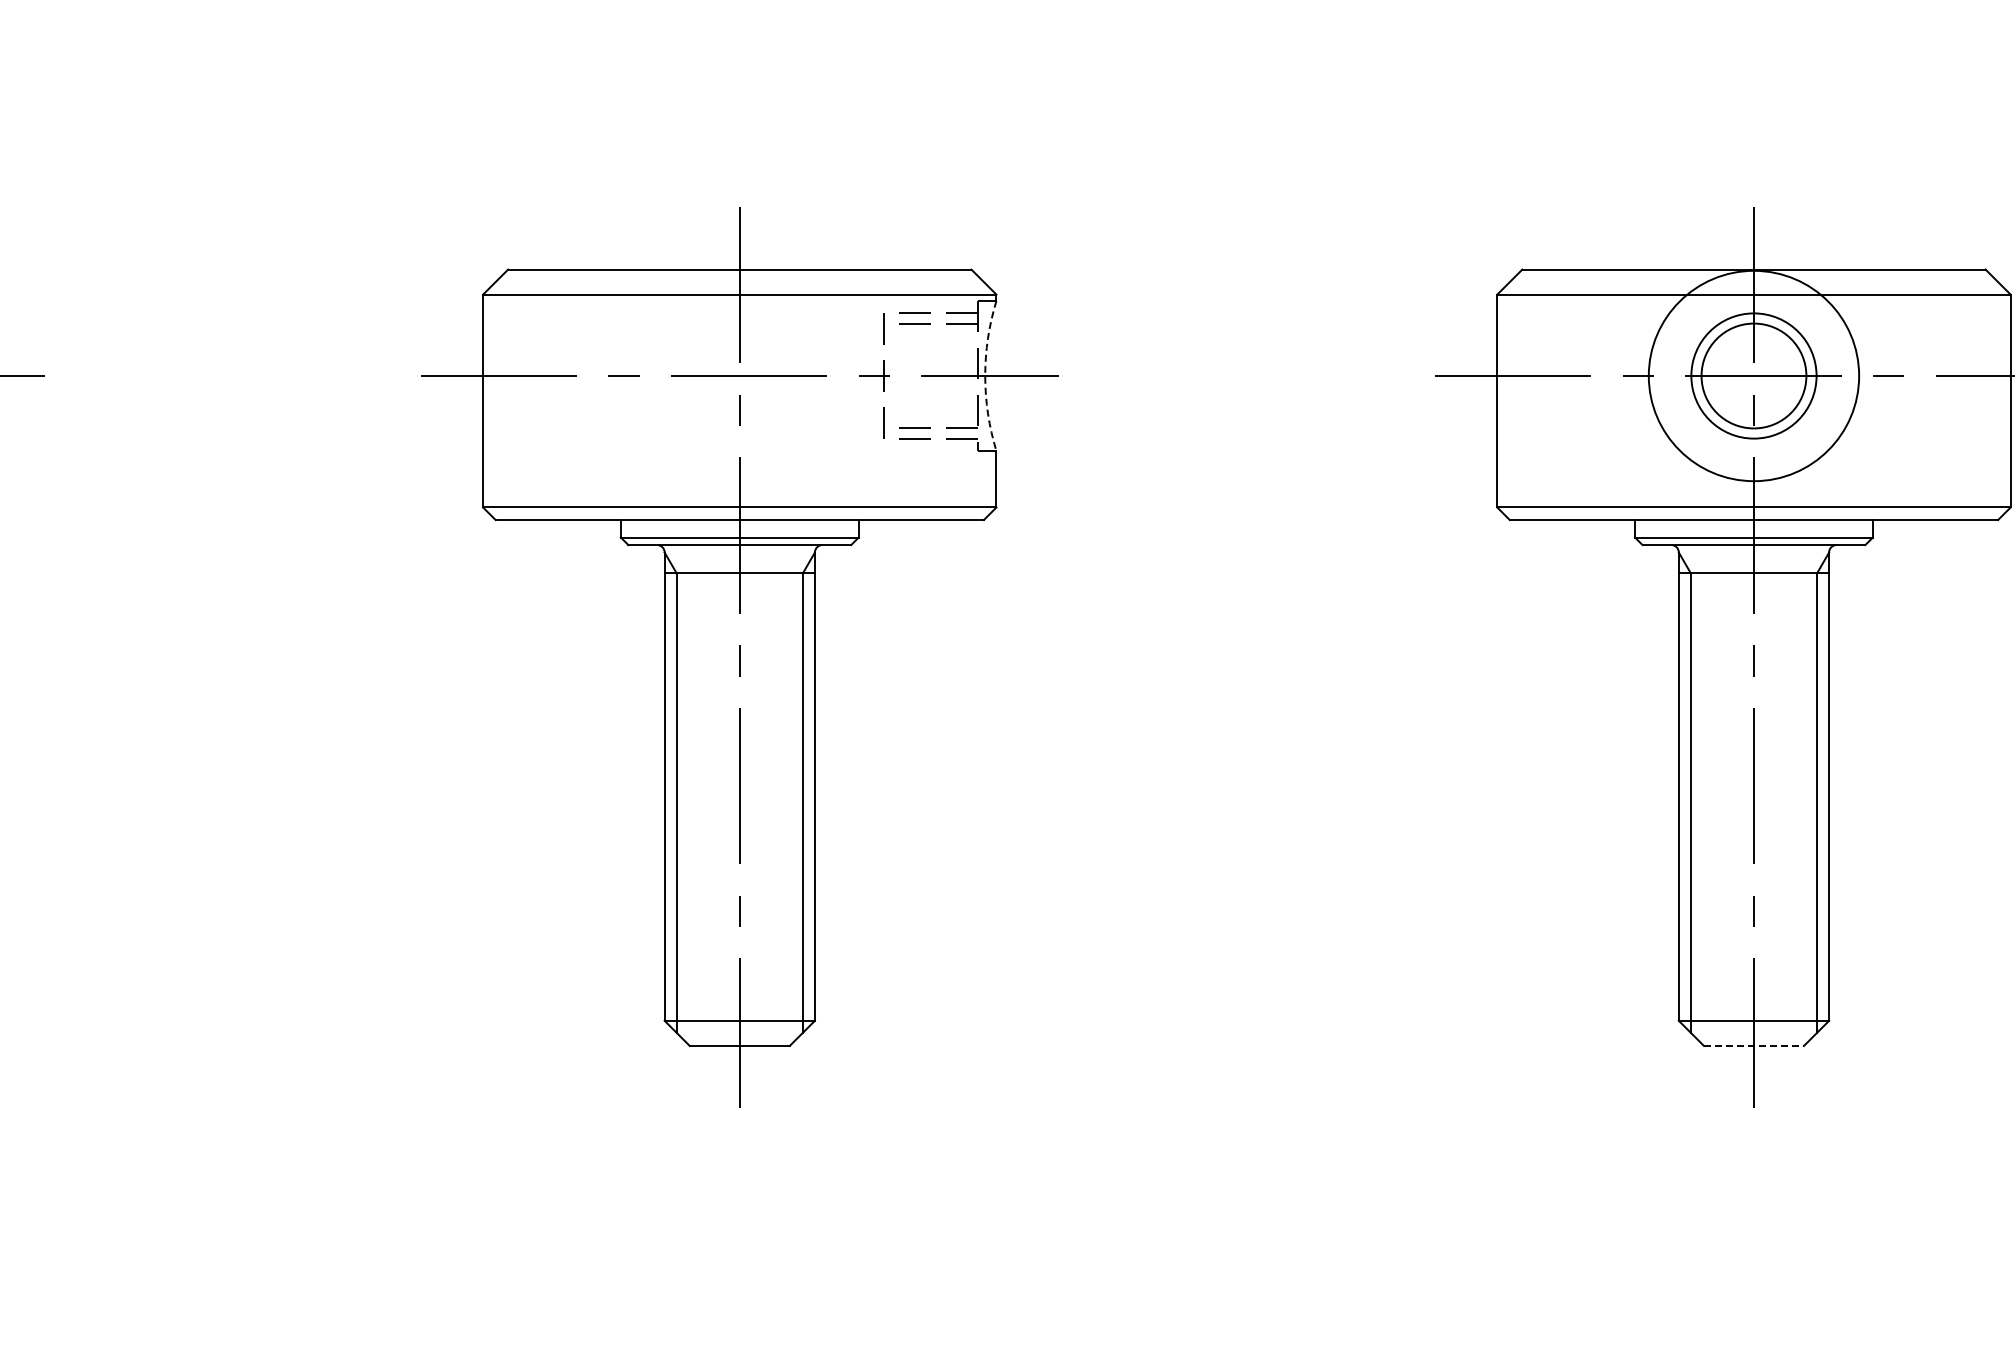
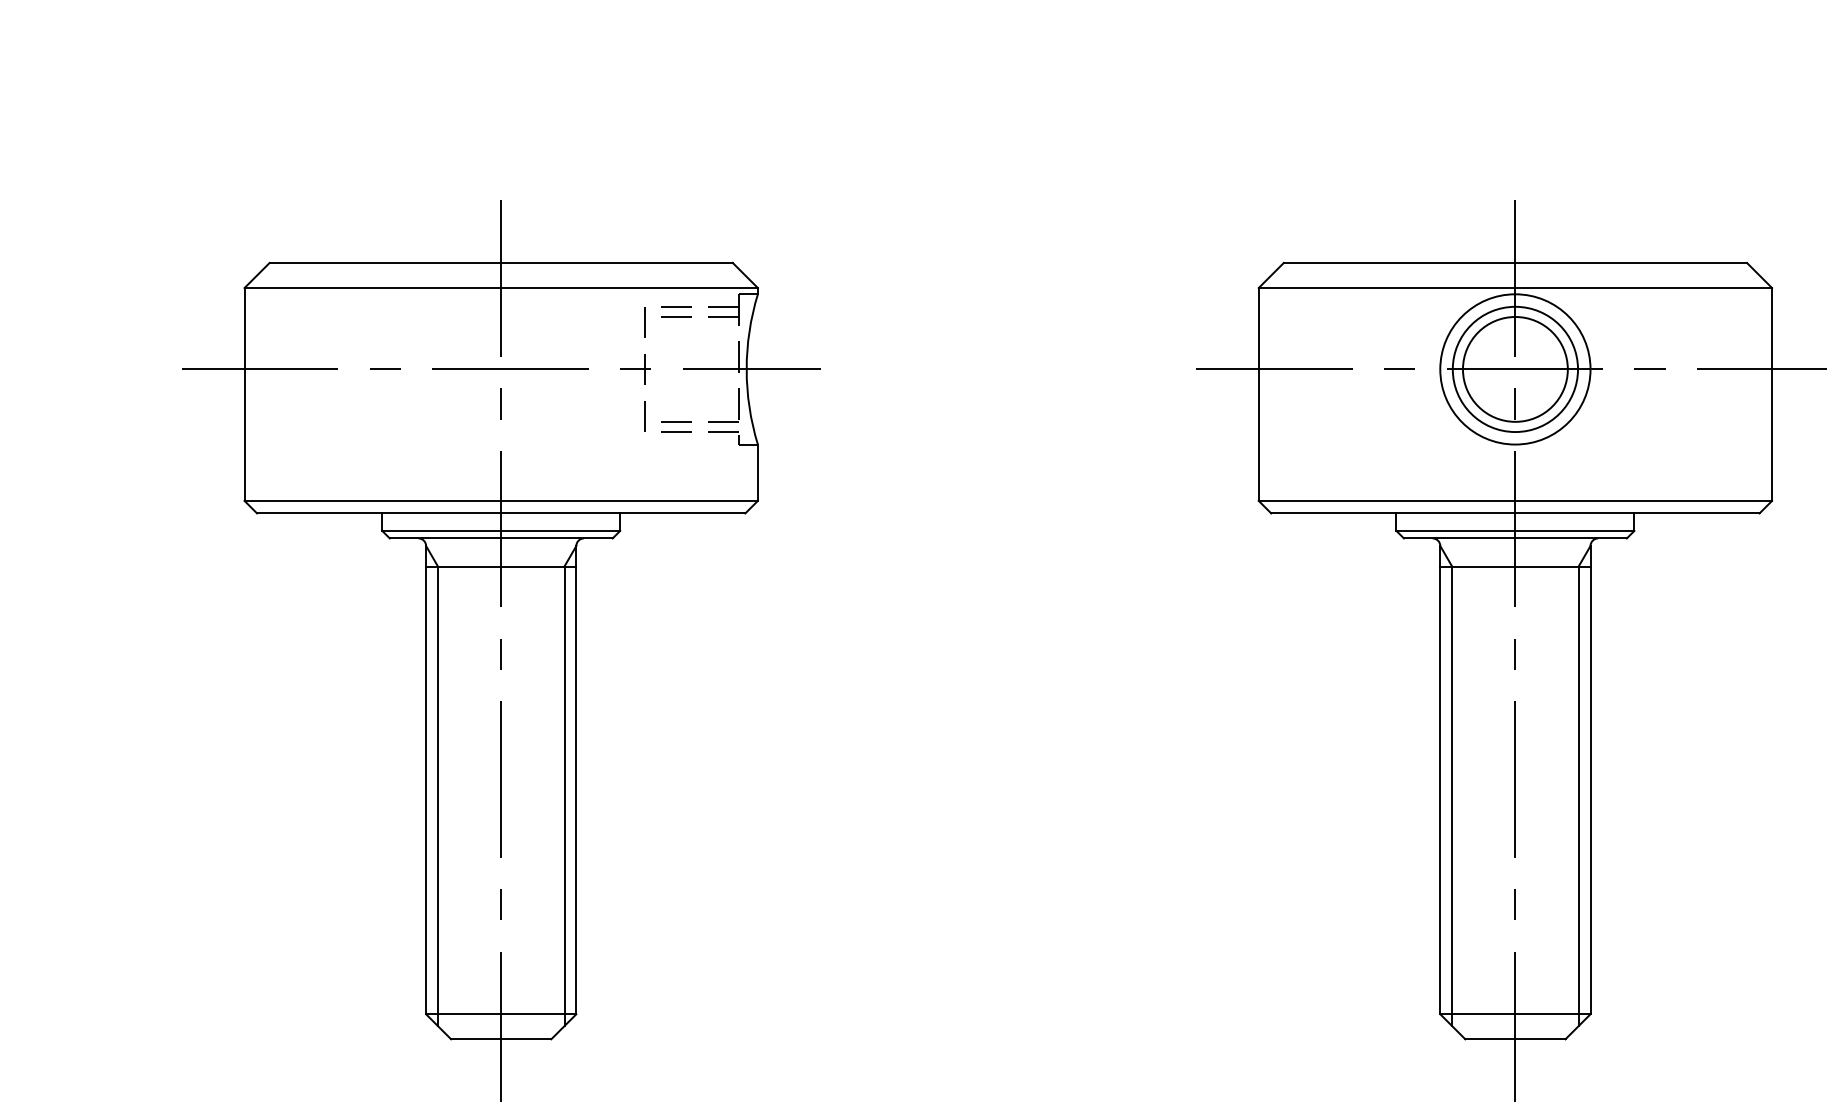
circle: (1753, 375) -> (1514, 368), size x0.71
arc: (985, 376) -> (746, 369), dashed -> solid
line: (1754, 1045) -> (1515, 1038), dashed -> solid

